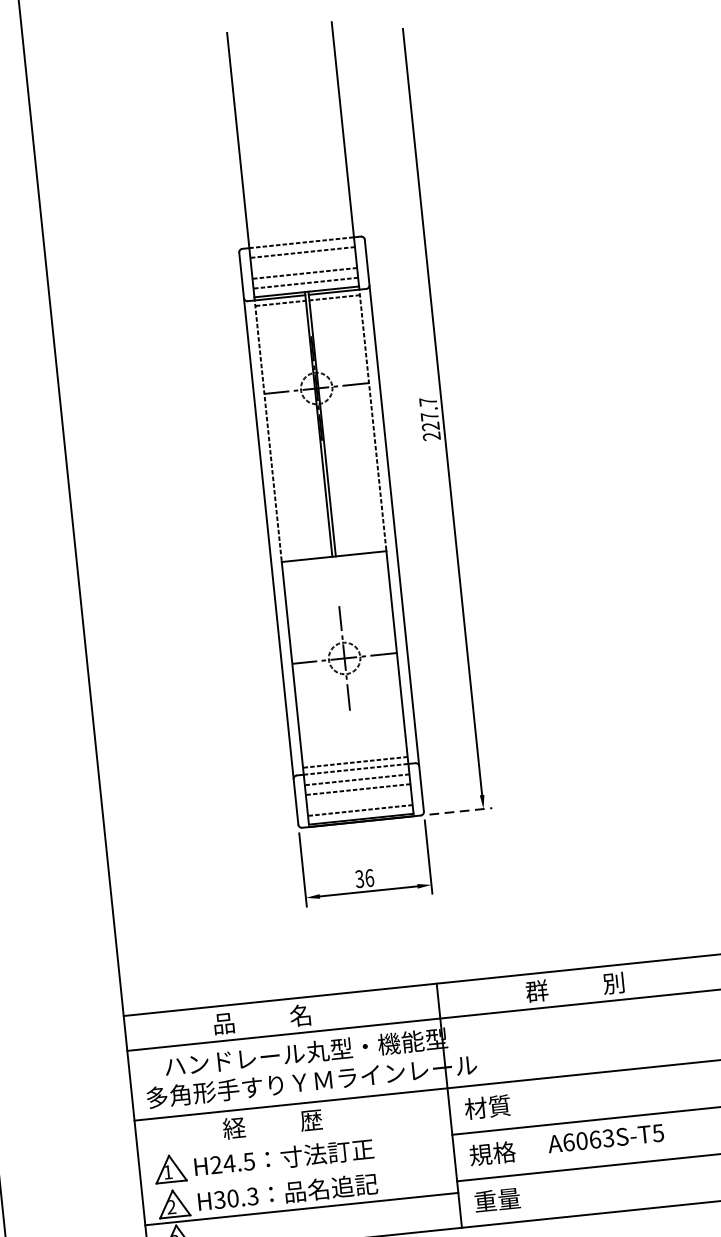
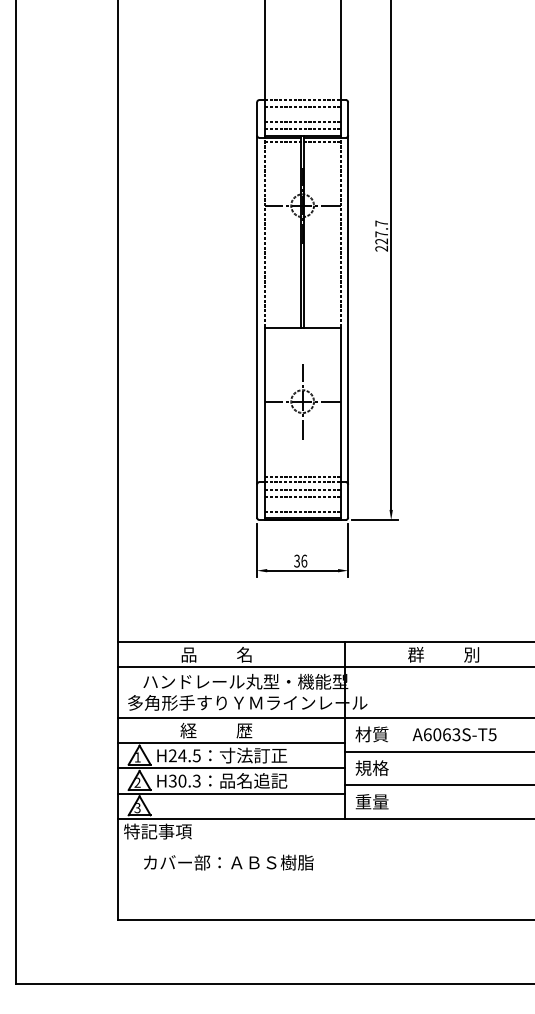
line: (460, 812) -> (374, 520), dashed -> solid
text: (605, 1138) -> (454, 734), moved
line: (293, 1139) -> (230, 743), added
line: (297, 1174) -> (230, 768), added

